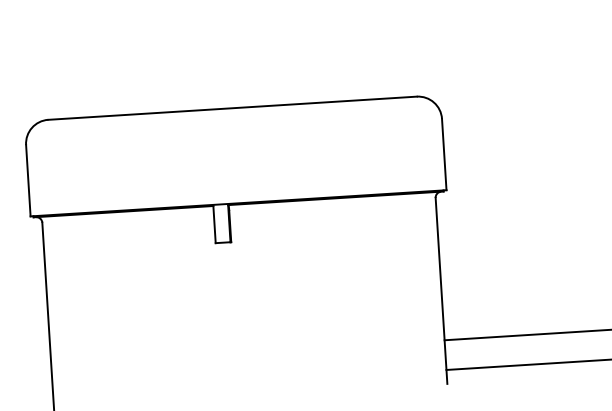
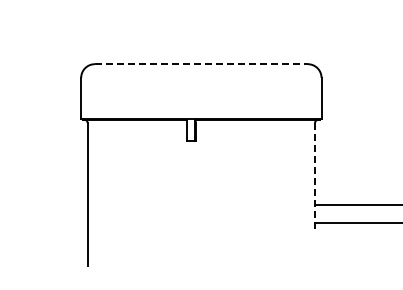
line: (232, 108) -> (201, 64), solid -> dashed
line: (442, 290) -> (315, 176), solid -> dashed

